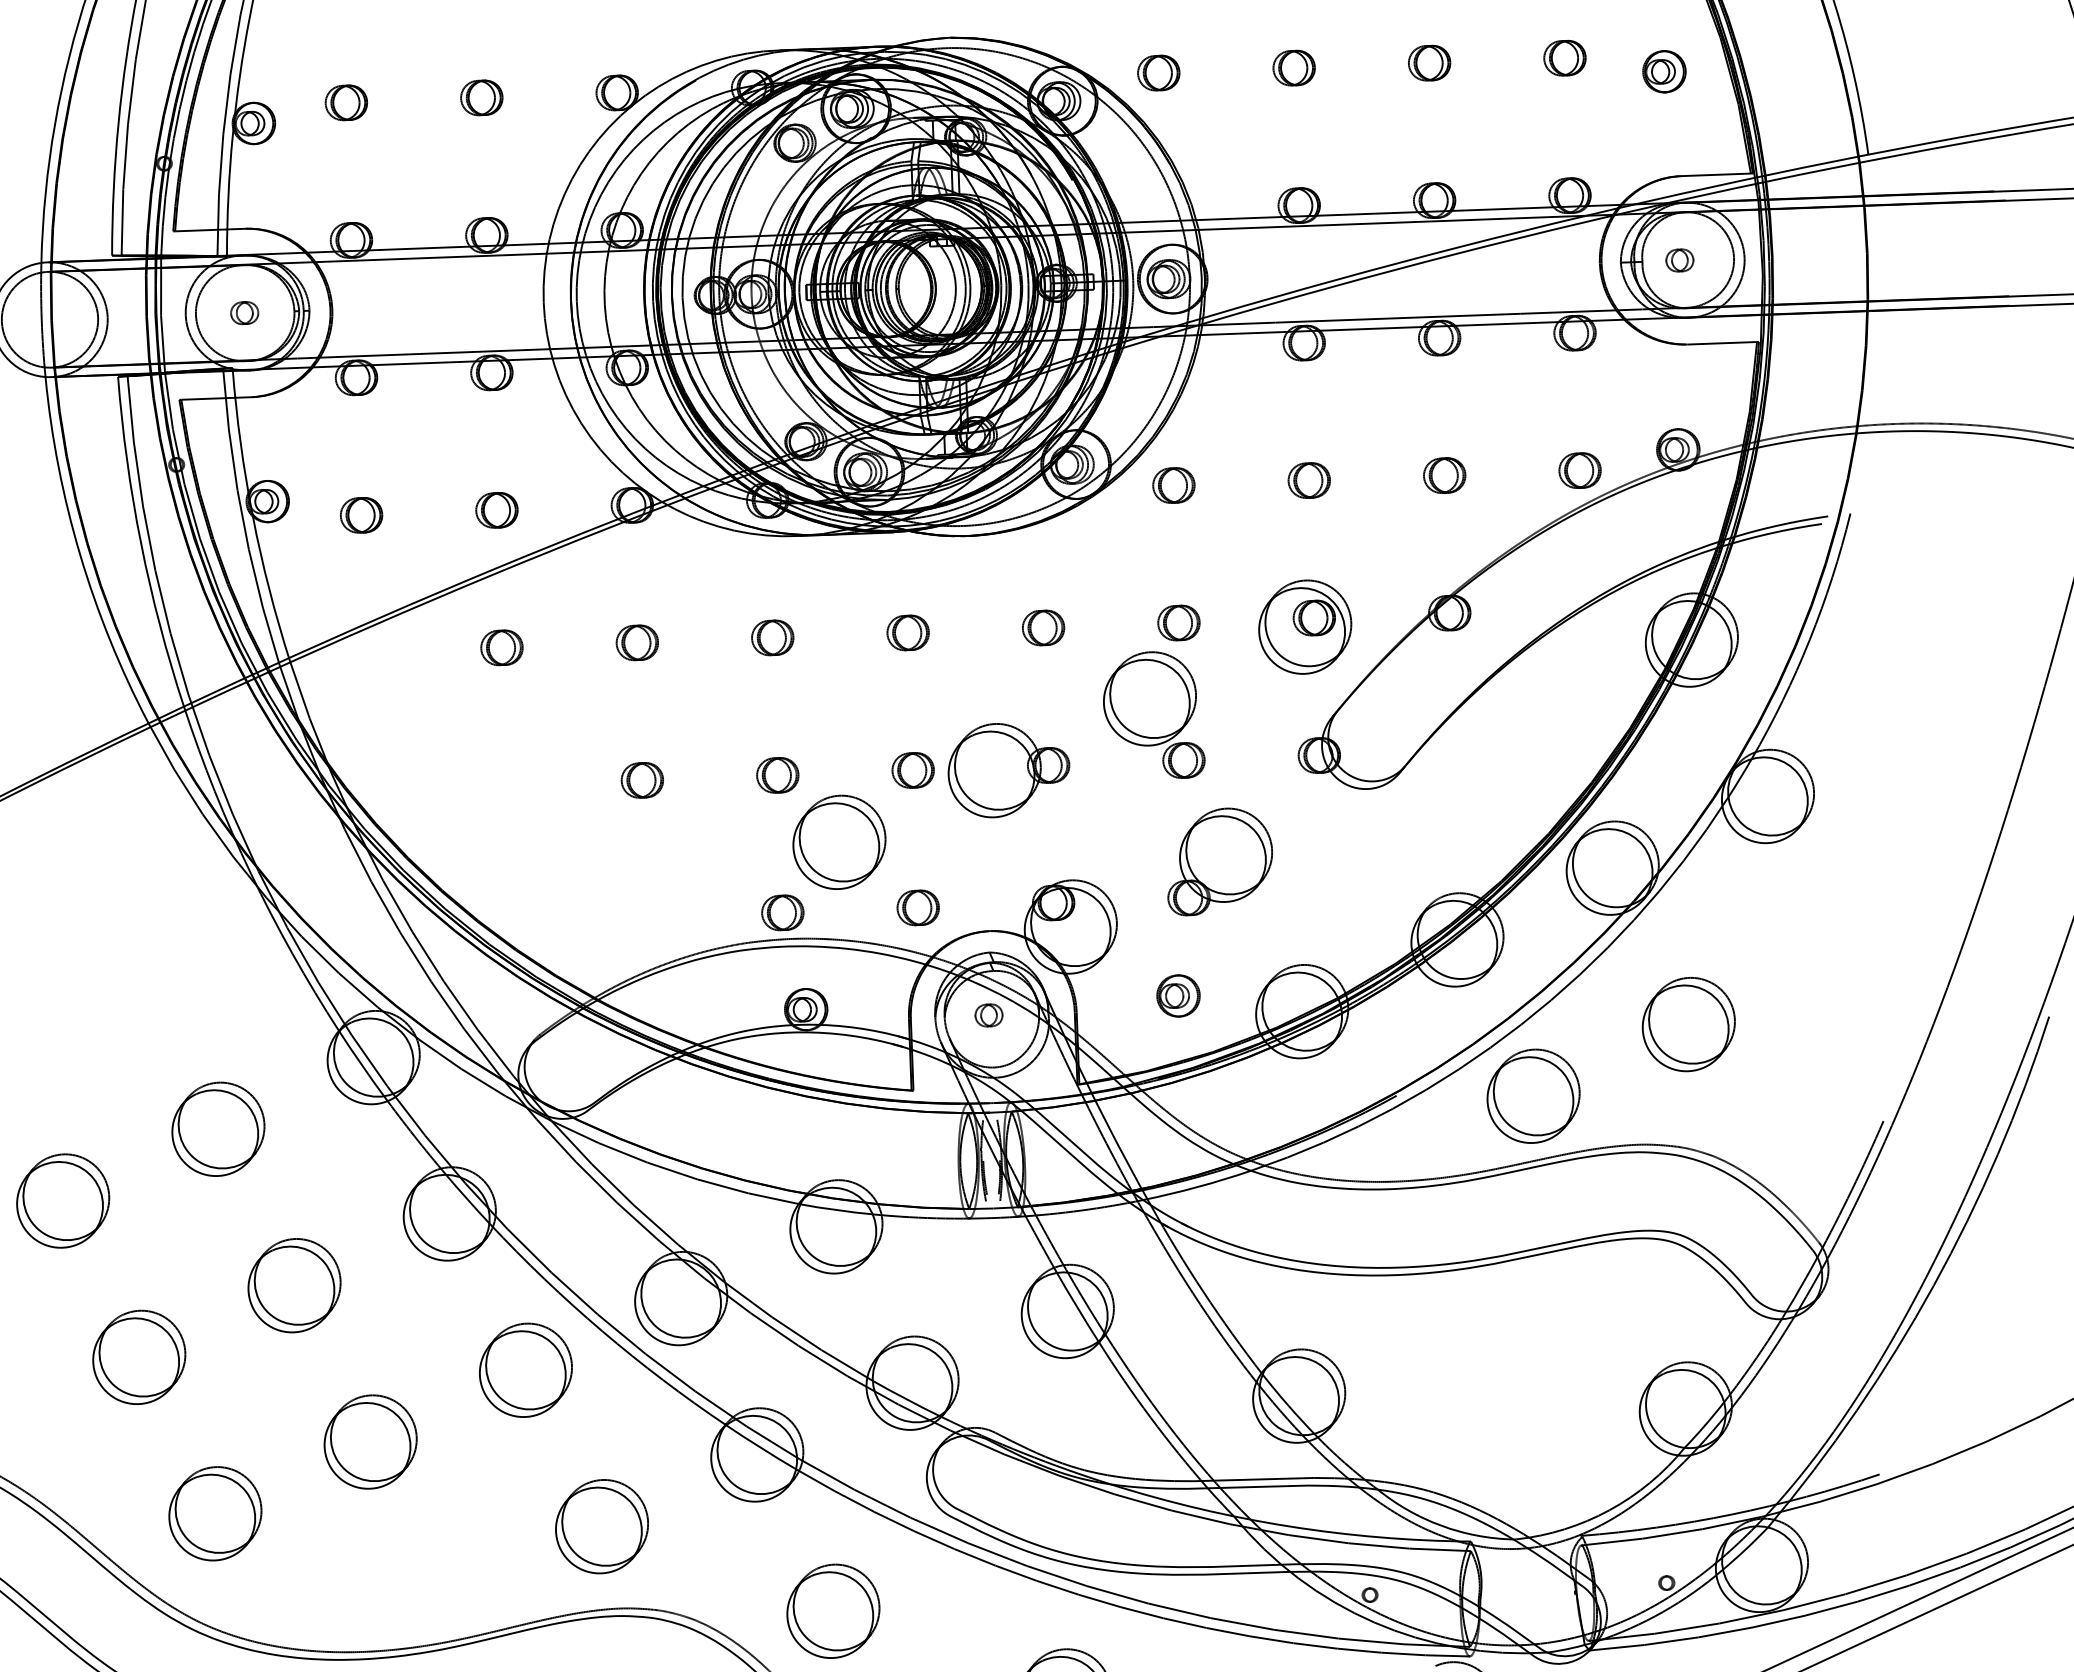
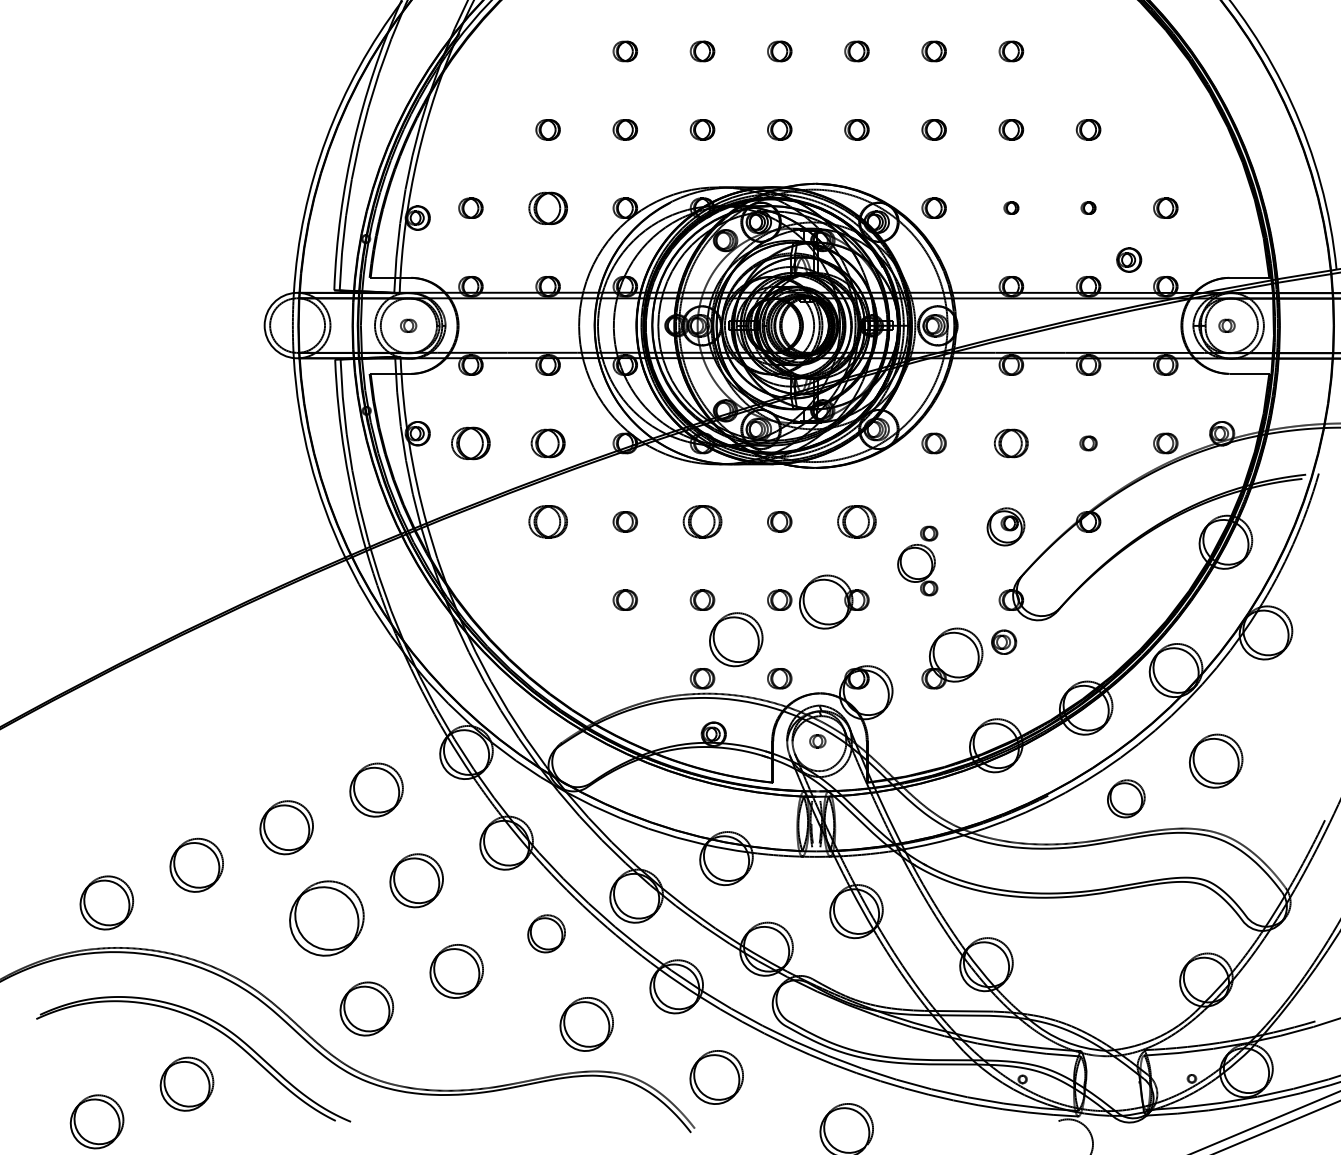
part: (1429, 61) -> (1088, 207), size x0.6
part: (1294, 66) -> (1011, 207), size x0.6
part: (1664, 70) -> (1129, 259), moved
part: (480, 96) -> (547, 207), size x1.6
part: (1444, 475) -> (1088, 443), size x0.7
part: (1309, 480) -> (1011, 443), size x1.4
part: (495, 510) -> (547, 443), size x1.4
part: (360, 515) -> (470, 443), size x1.6
part: (1304, 626) -> (1005, 526), size x0.7
part: (1042, 627) -> (856, 521), size x1.6
part: (772, 637) -> (702, 521), size x1.6
part: (500, 647) -> (547, 521), size x1.6
part: (1152, 691) -> (917, 560), size x0.7
part: (1179, 994) -> (1004, 641), moved
part: (1534, 1095) -> (1126, 798), size x0.7
part: (138, 1355) -> (326, 917), size x1.4
part: (525, 1369) -> (546, 933), size x0.7

